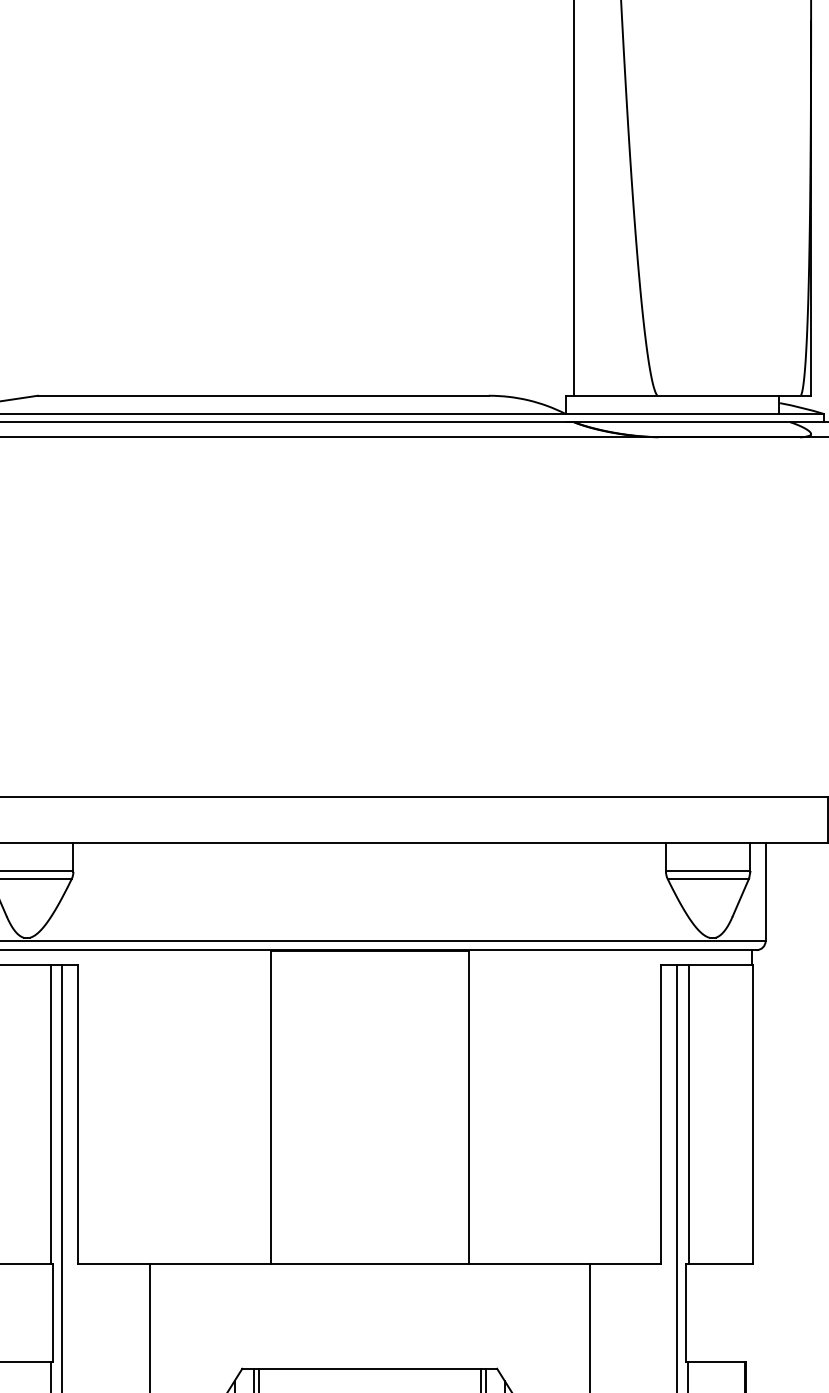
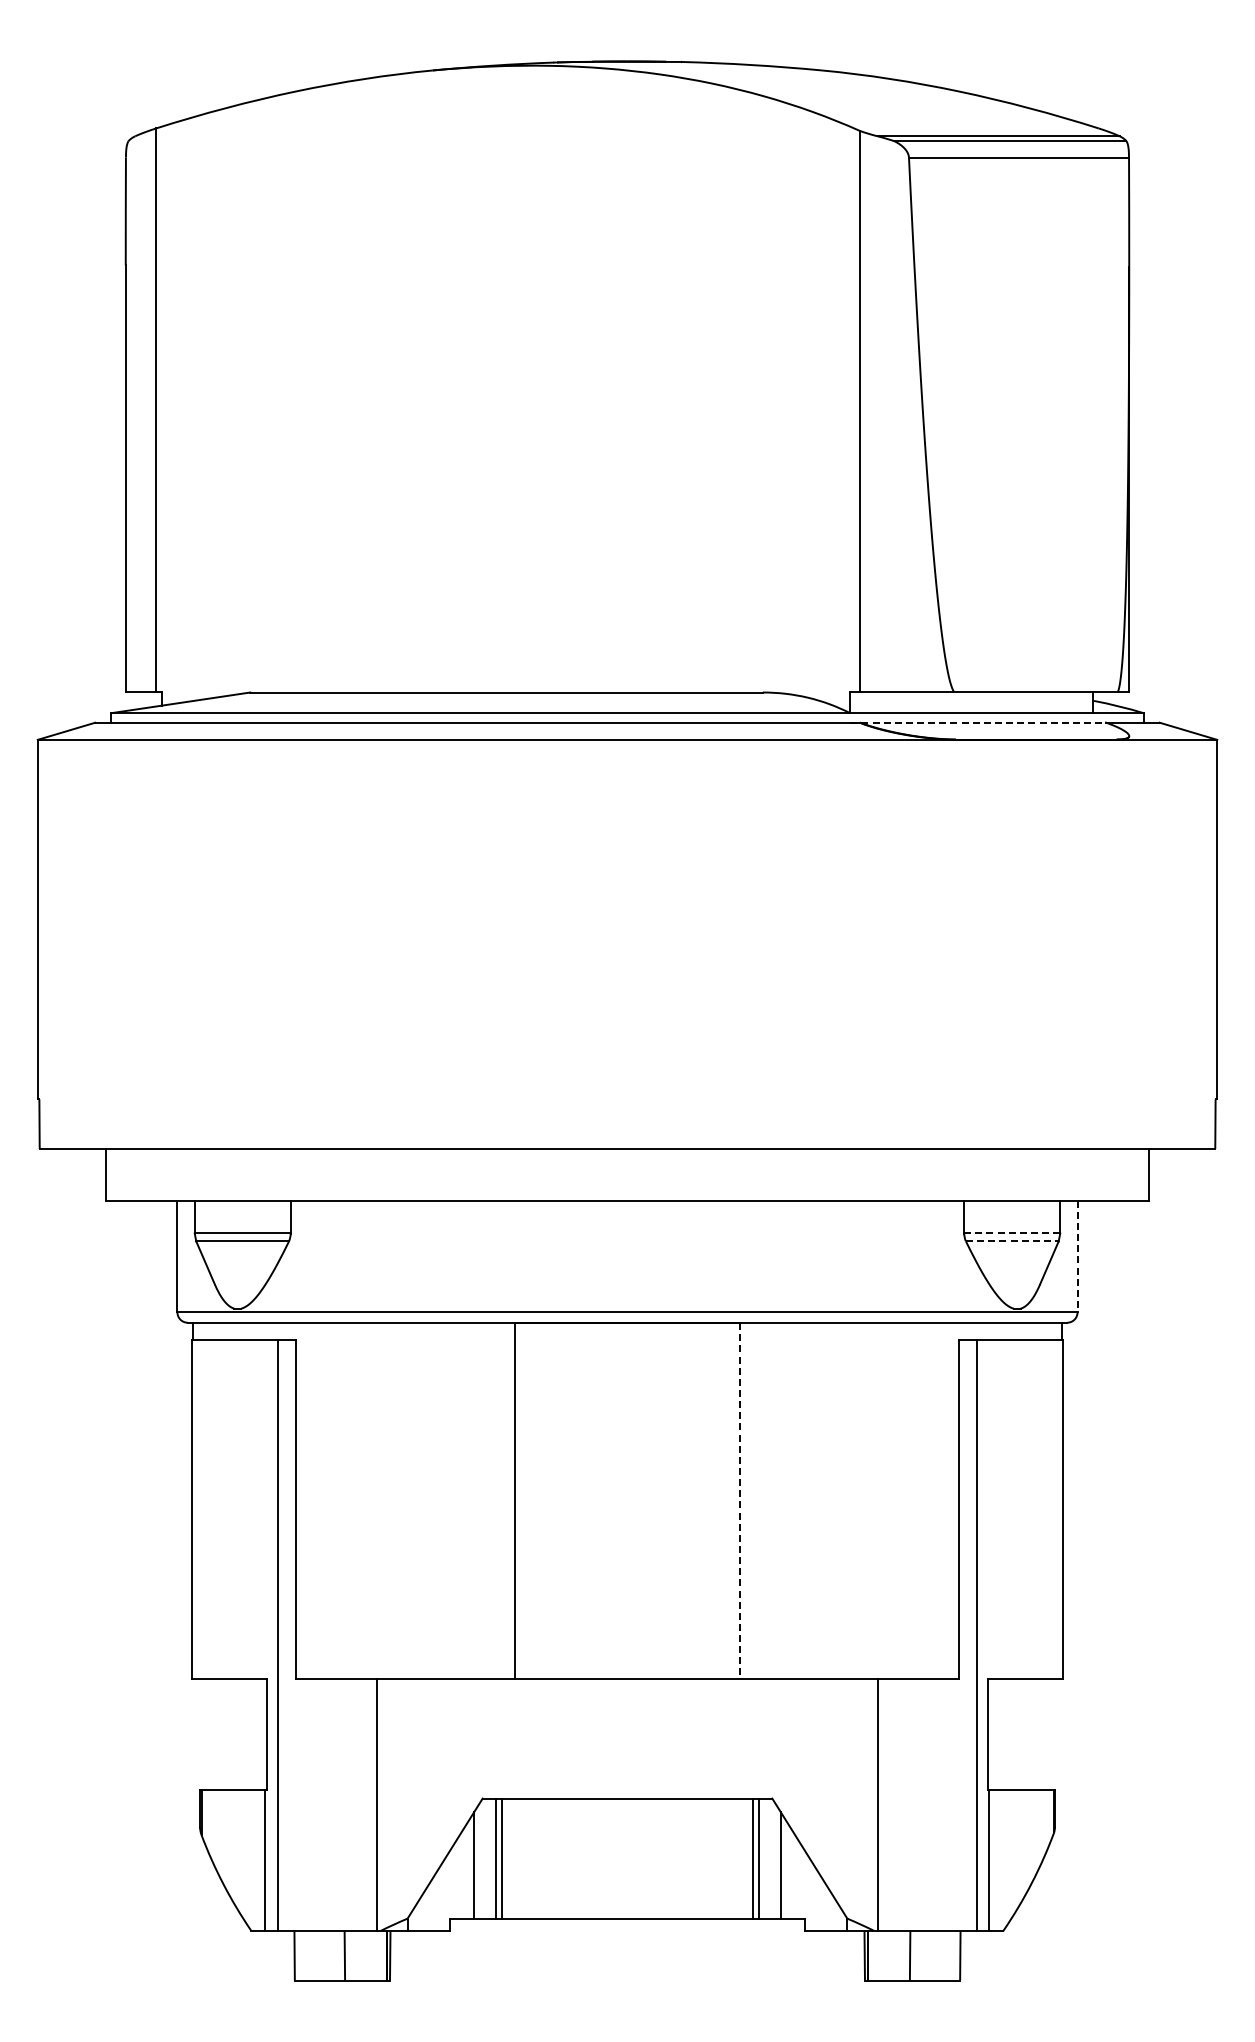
line: (678, 422) -> (978, 722), solid -> dashed
line: (708, 871) -> (1012, 1233), solid -> dashed
line: (708, 878) -> (1012, 1241), solid -> dashed
line: (765, 891) -> (1077, 1256), solid -> dashed
line: (469, 1107) -> (740, 1501), solid -> dashed
line: (50, 1114) -> (264, 1509), removed
line: (689, 1114) -> (990, 1509), removed

